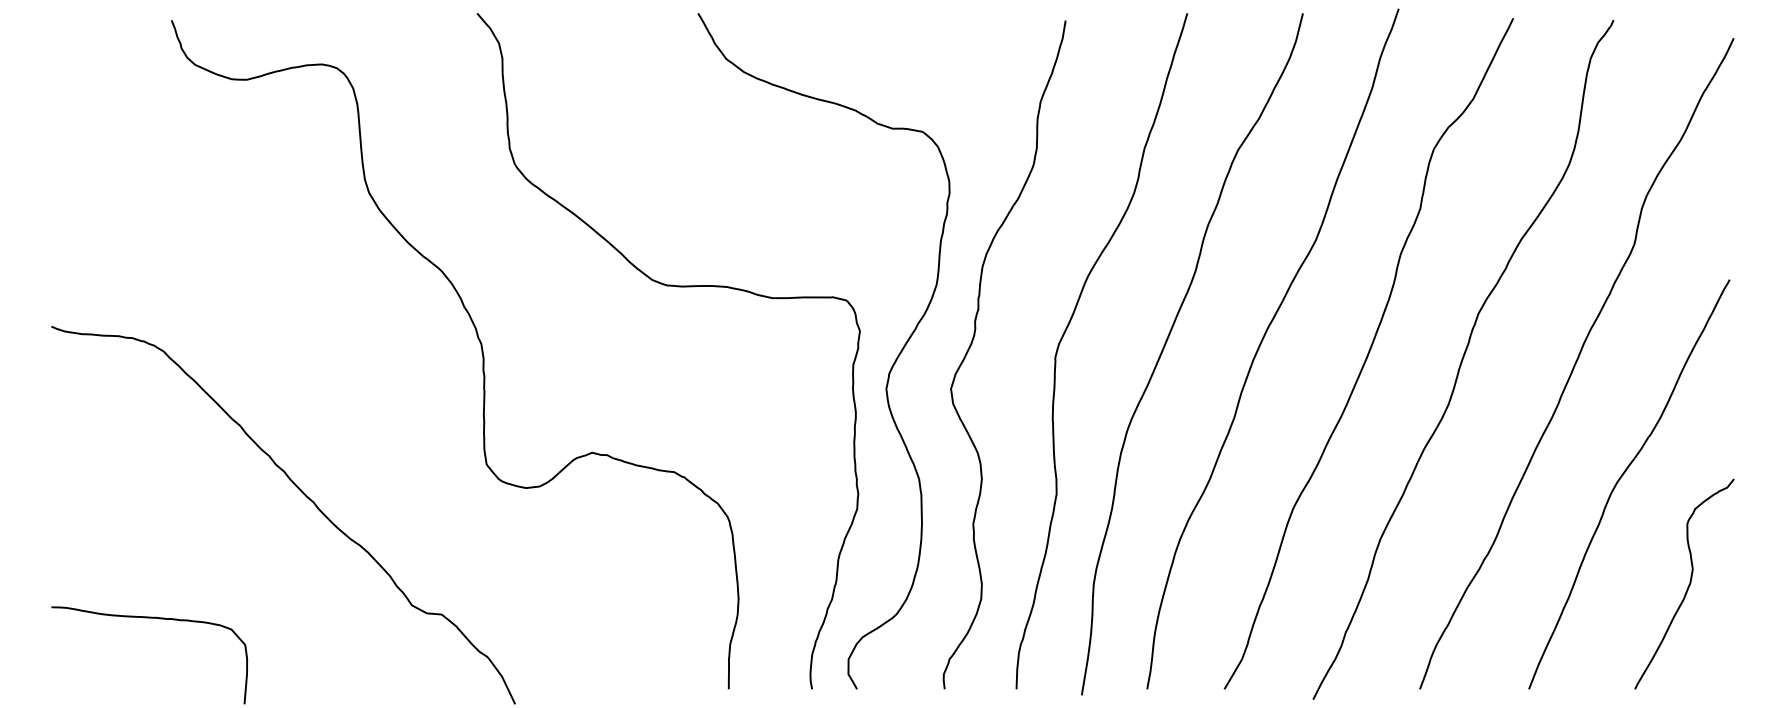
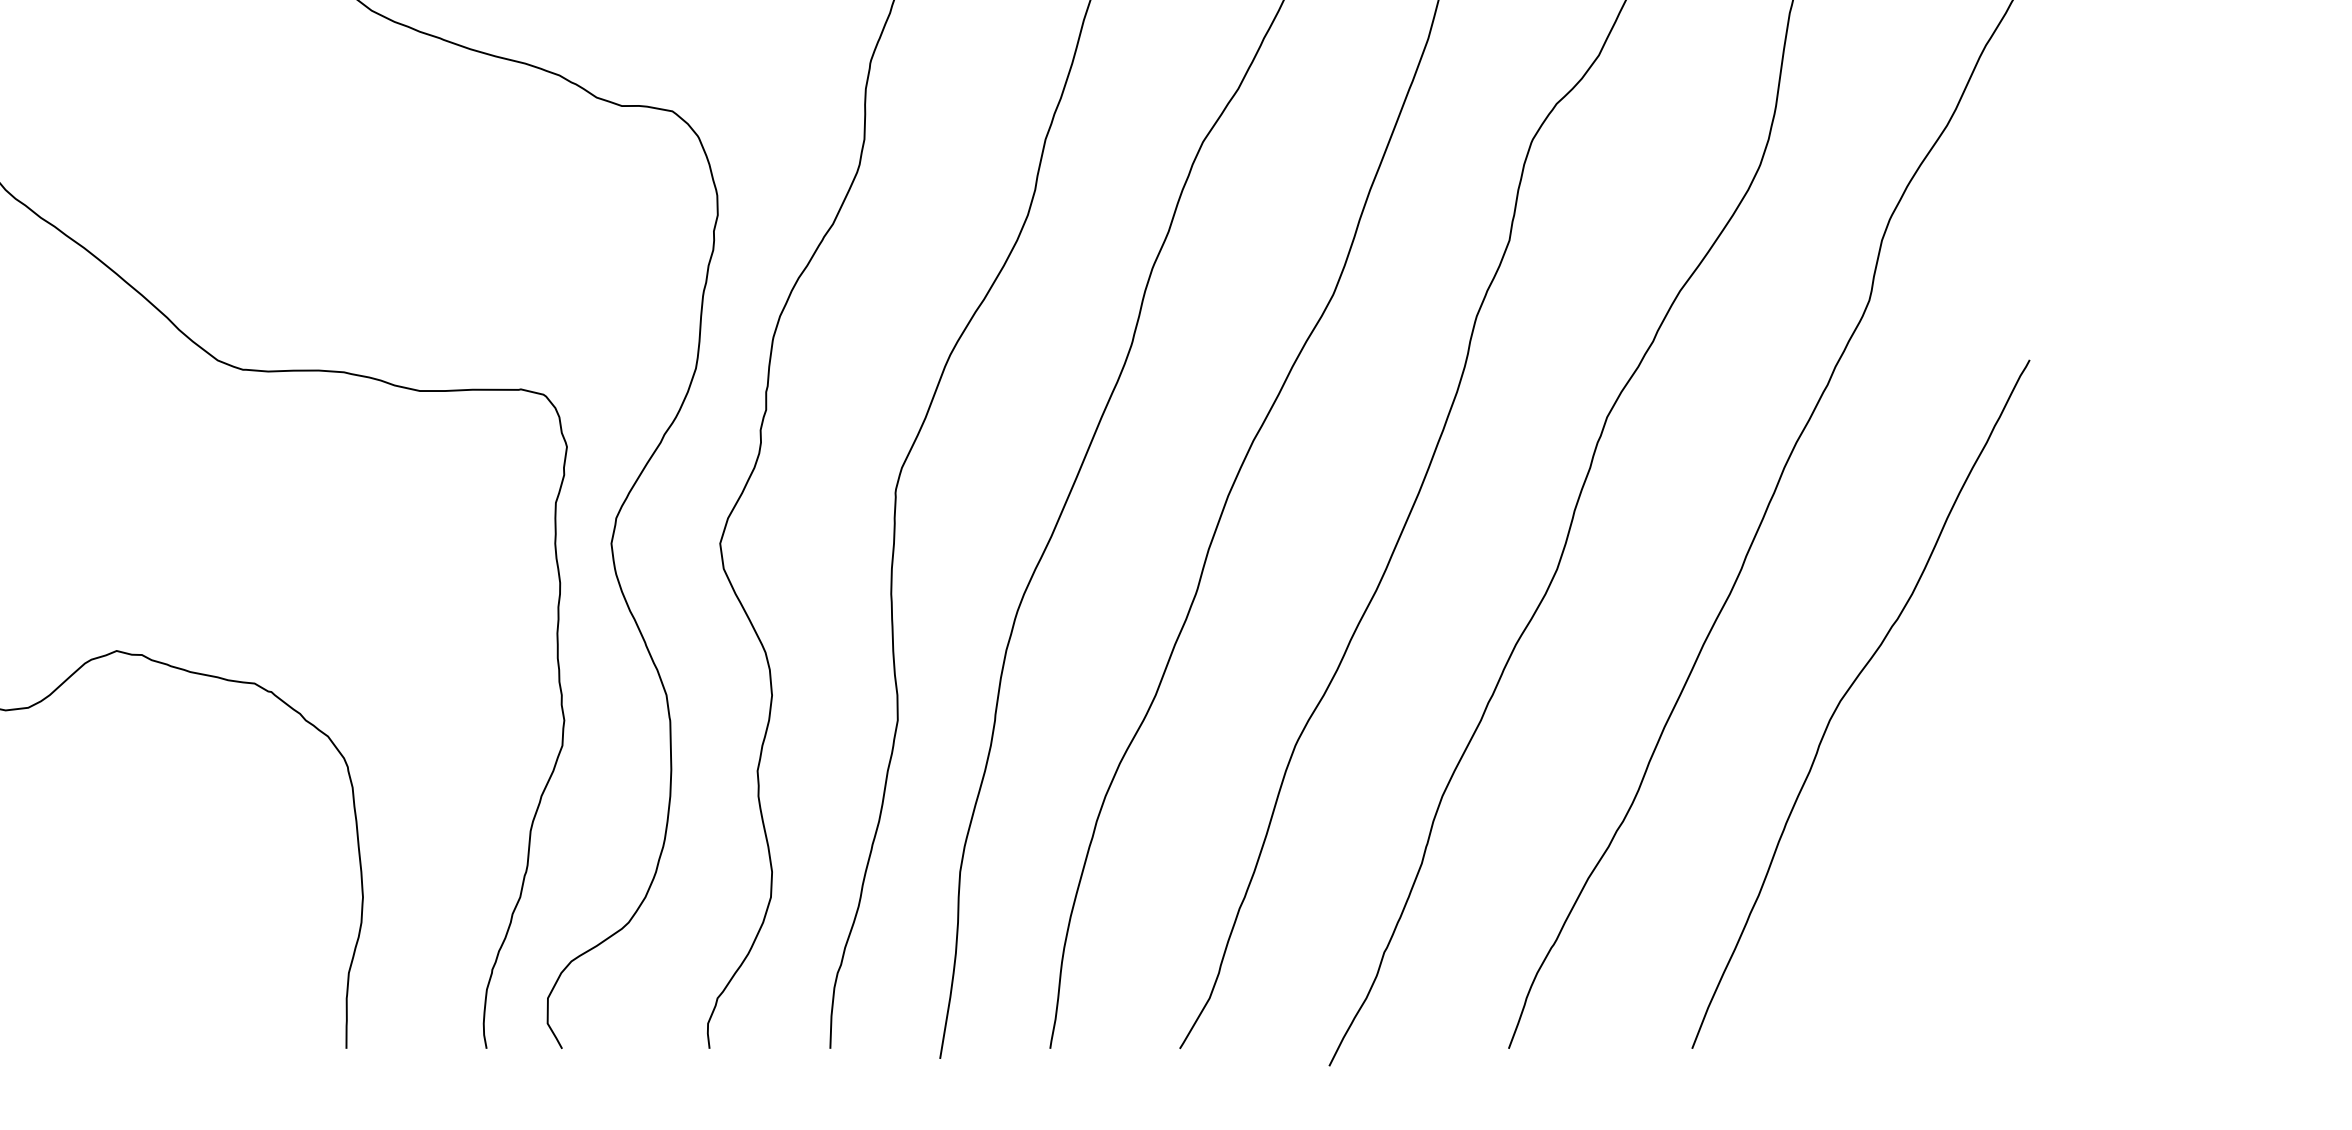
curve: (1688, 584) -> (1960, 872), removed

